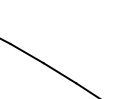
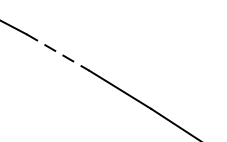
line: (27, 53) -> (58, 52), solid -> dashed

